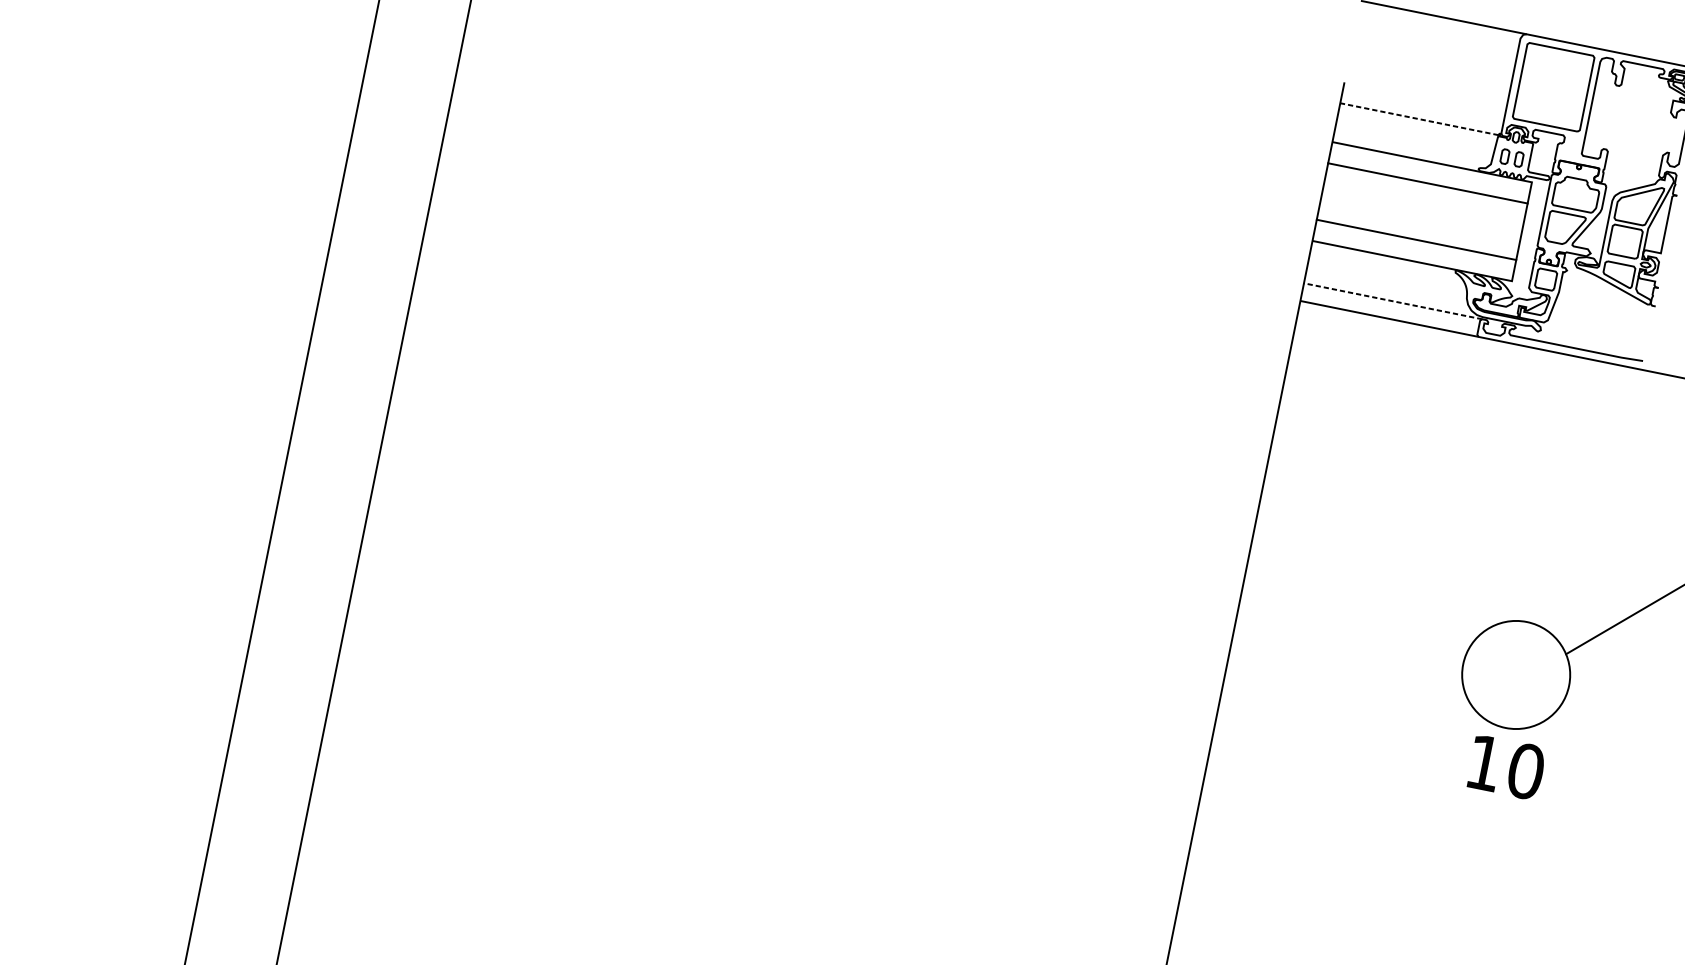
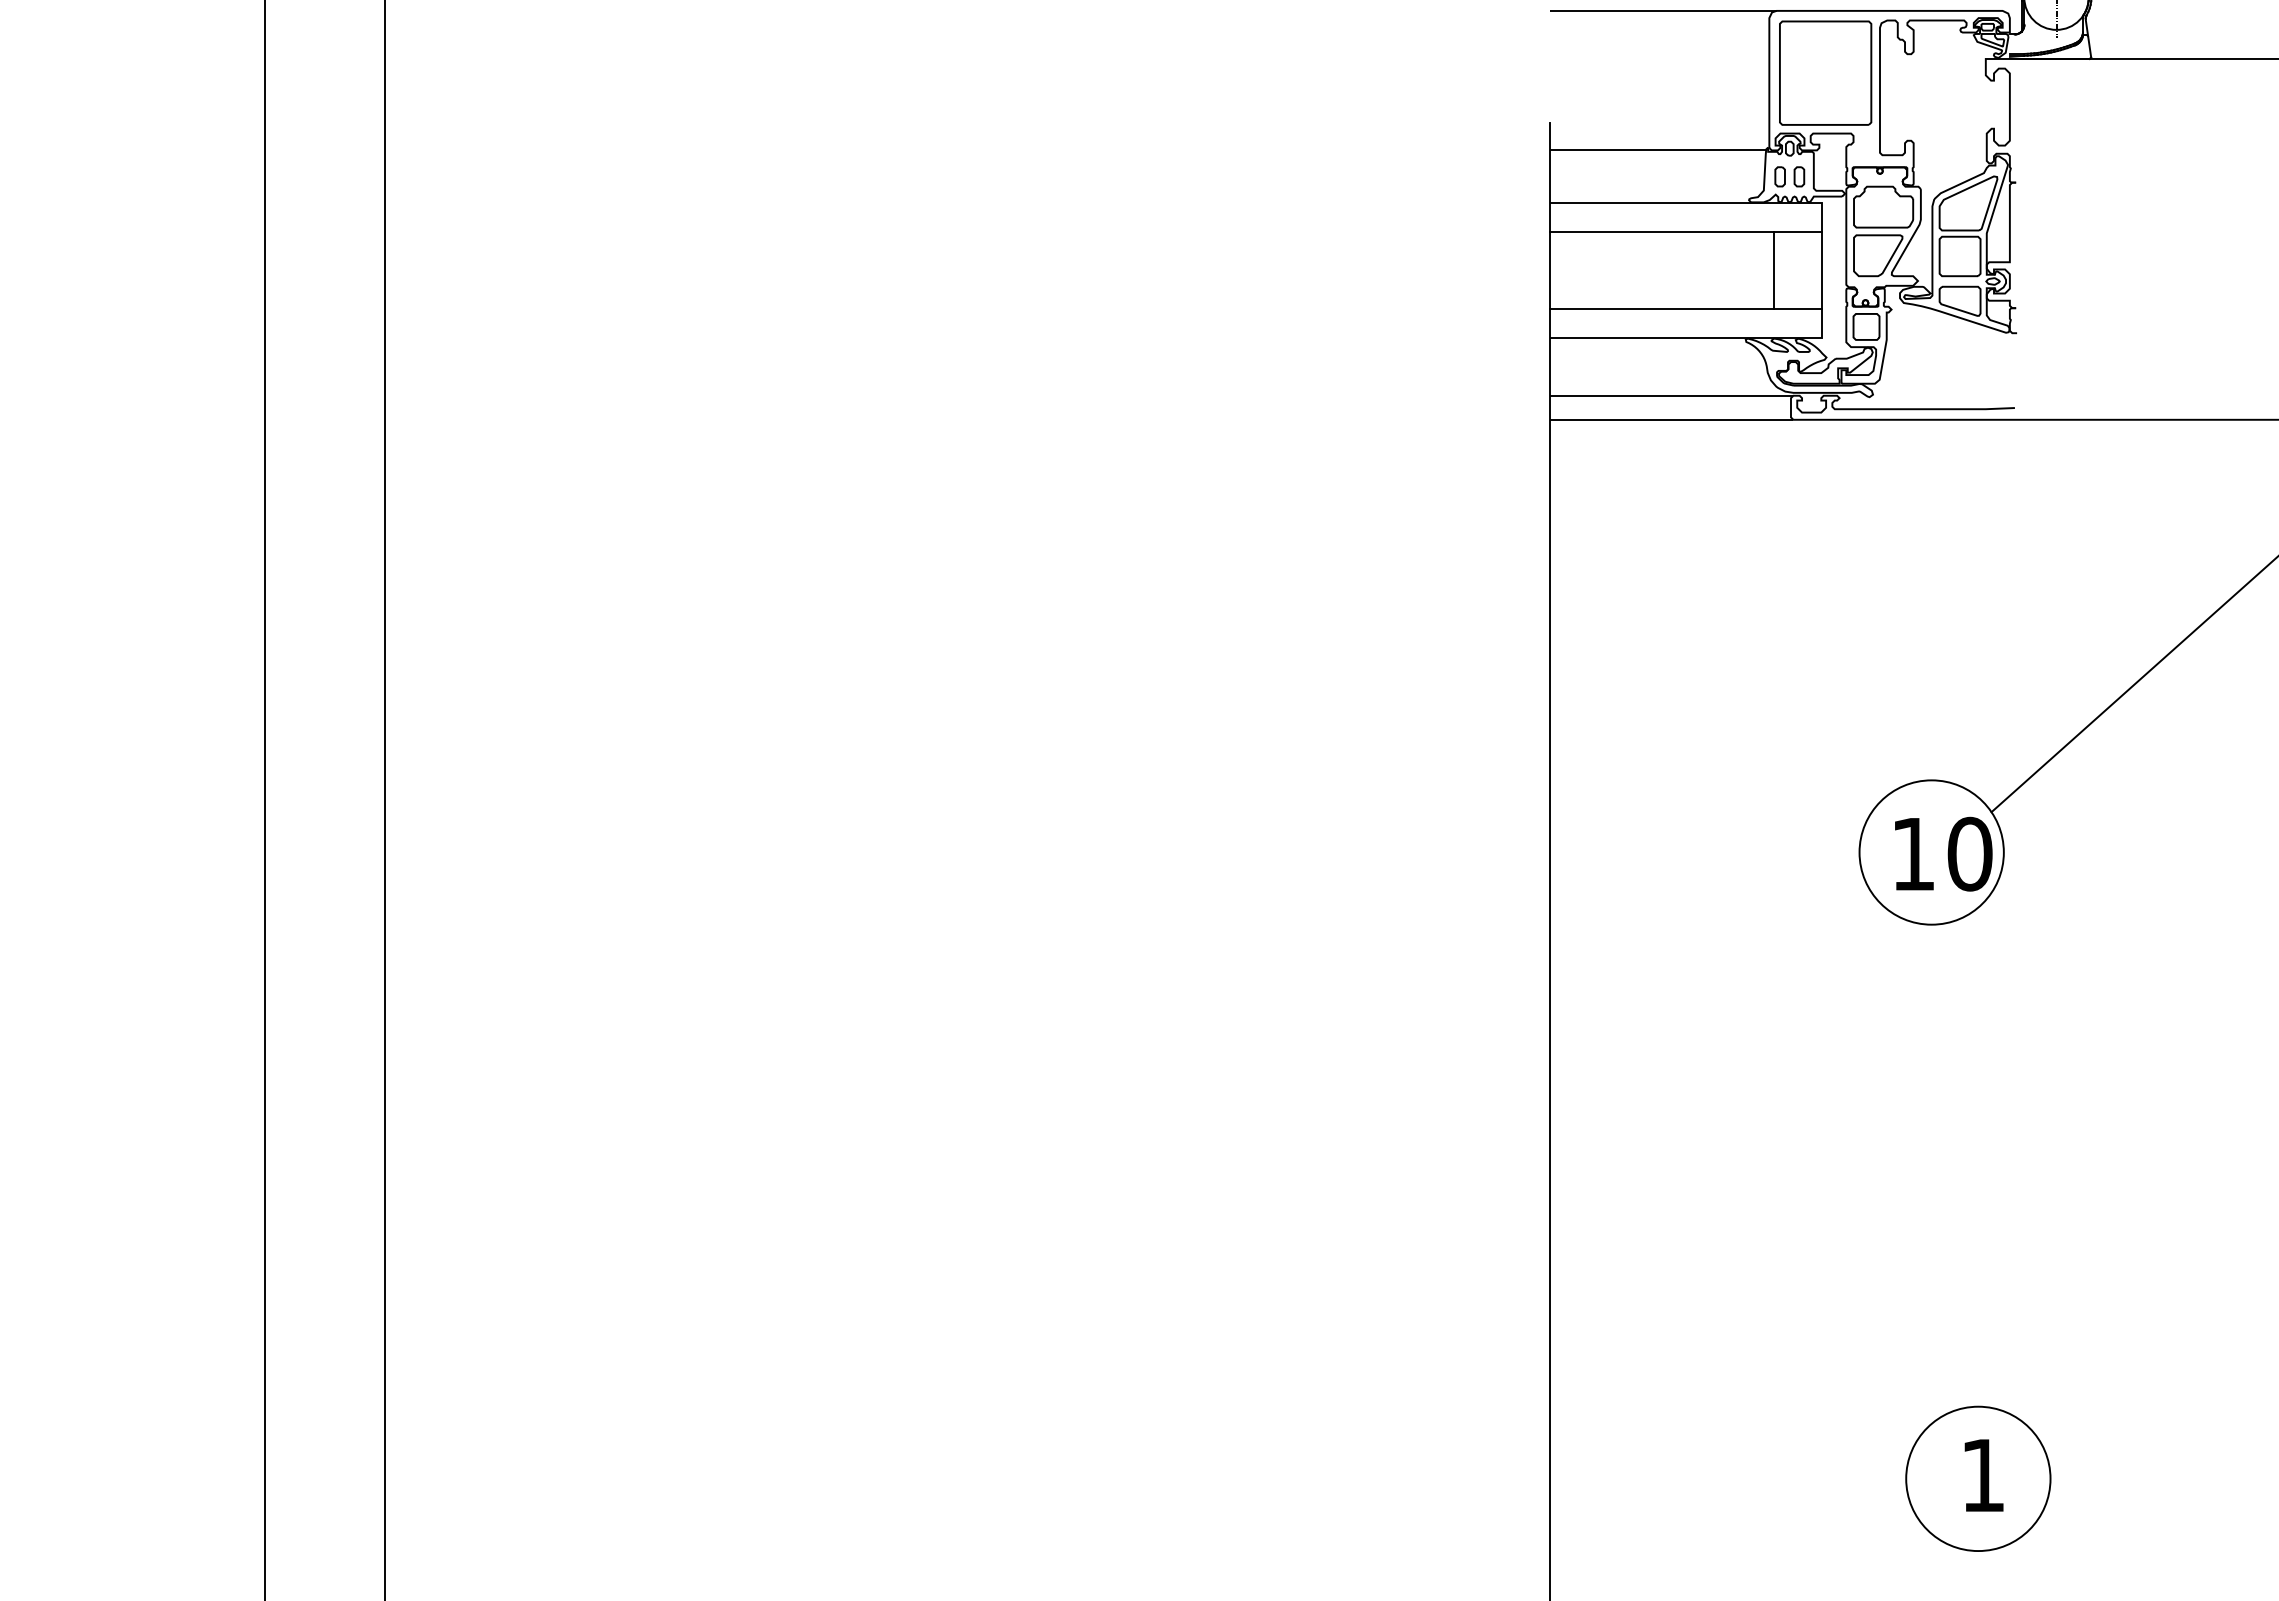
line: (1419, 119) -> (1658, 150), dashed -> solid
line: (1486, 224) -> (1774, 270), added
line: (1392, 301) -> (1671, 395), dashed -> solid
text: (1506, 766) -> (1943, 853), moved

